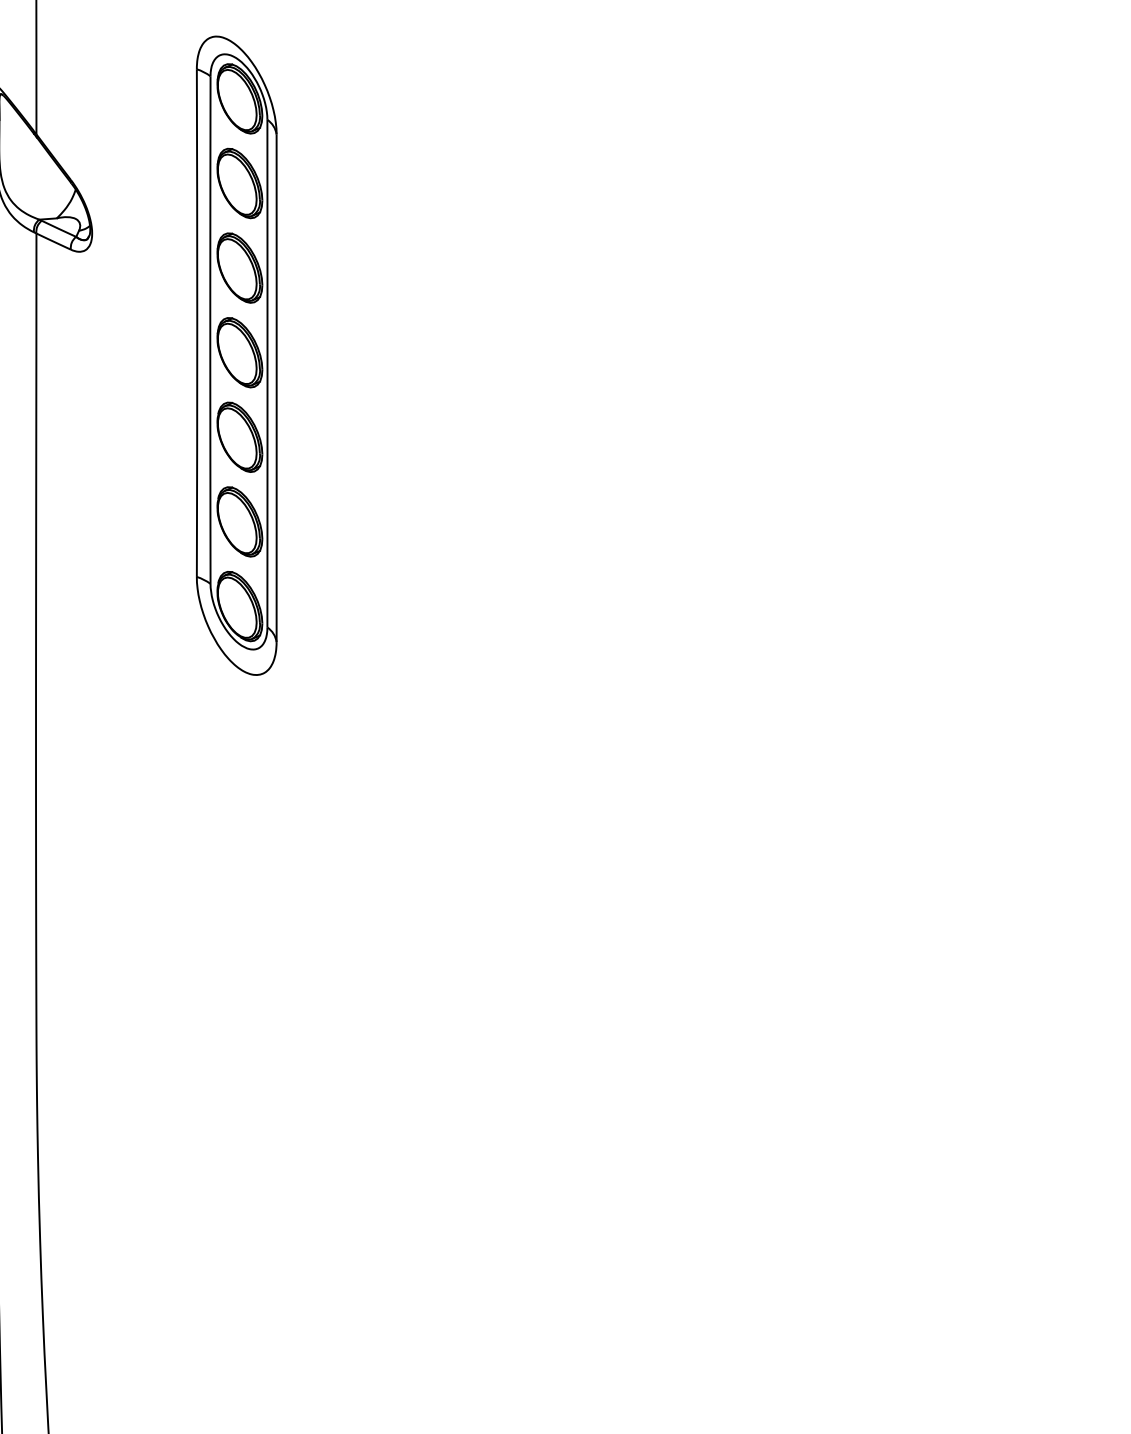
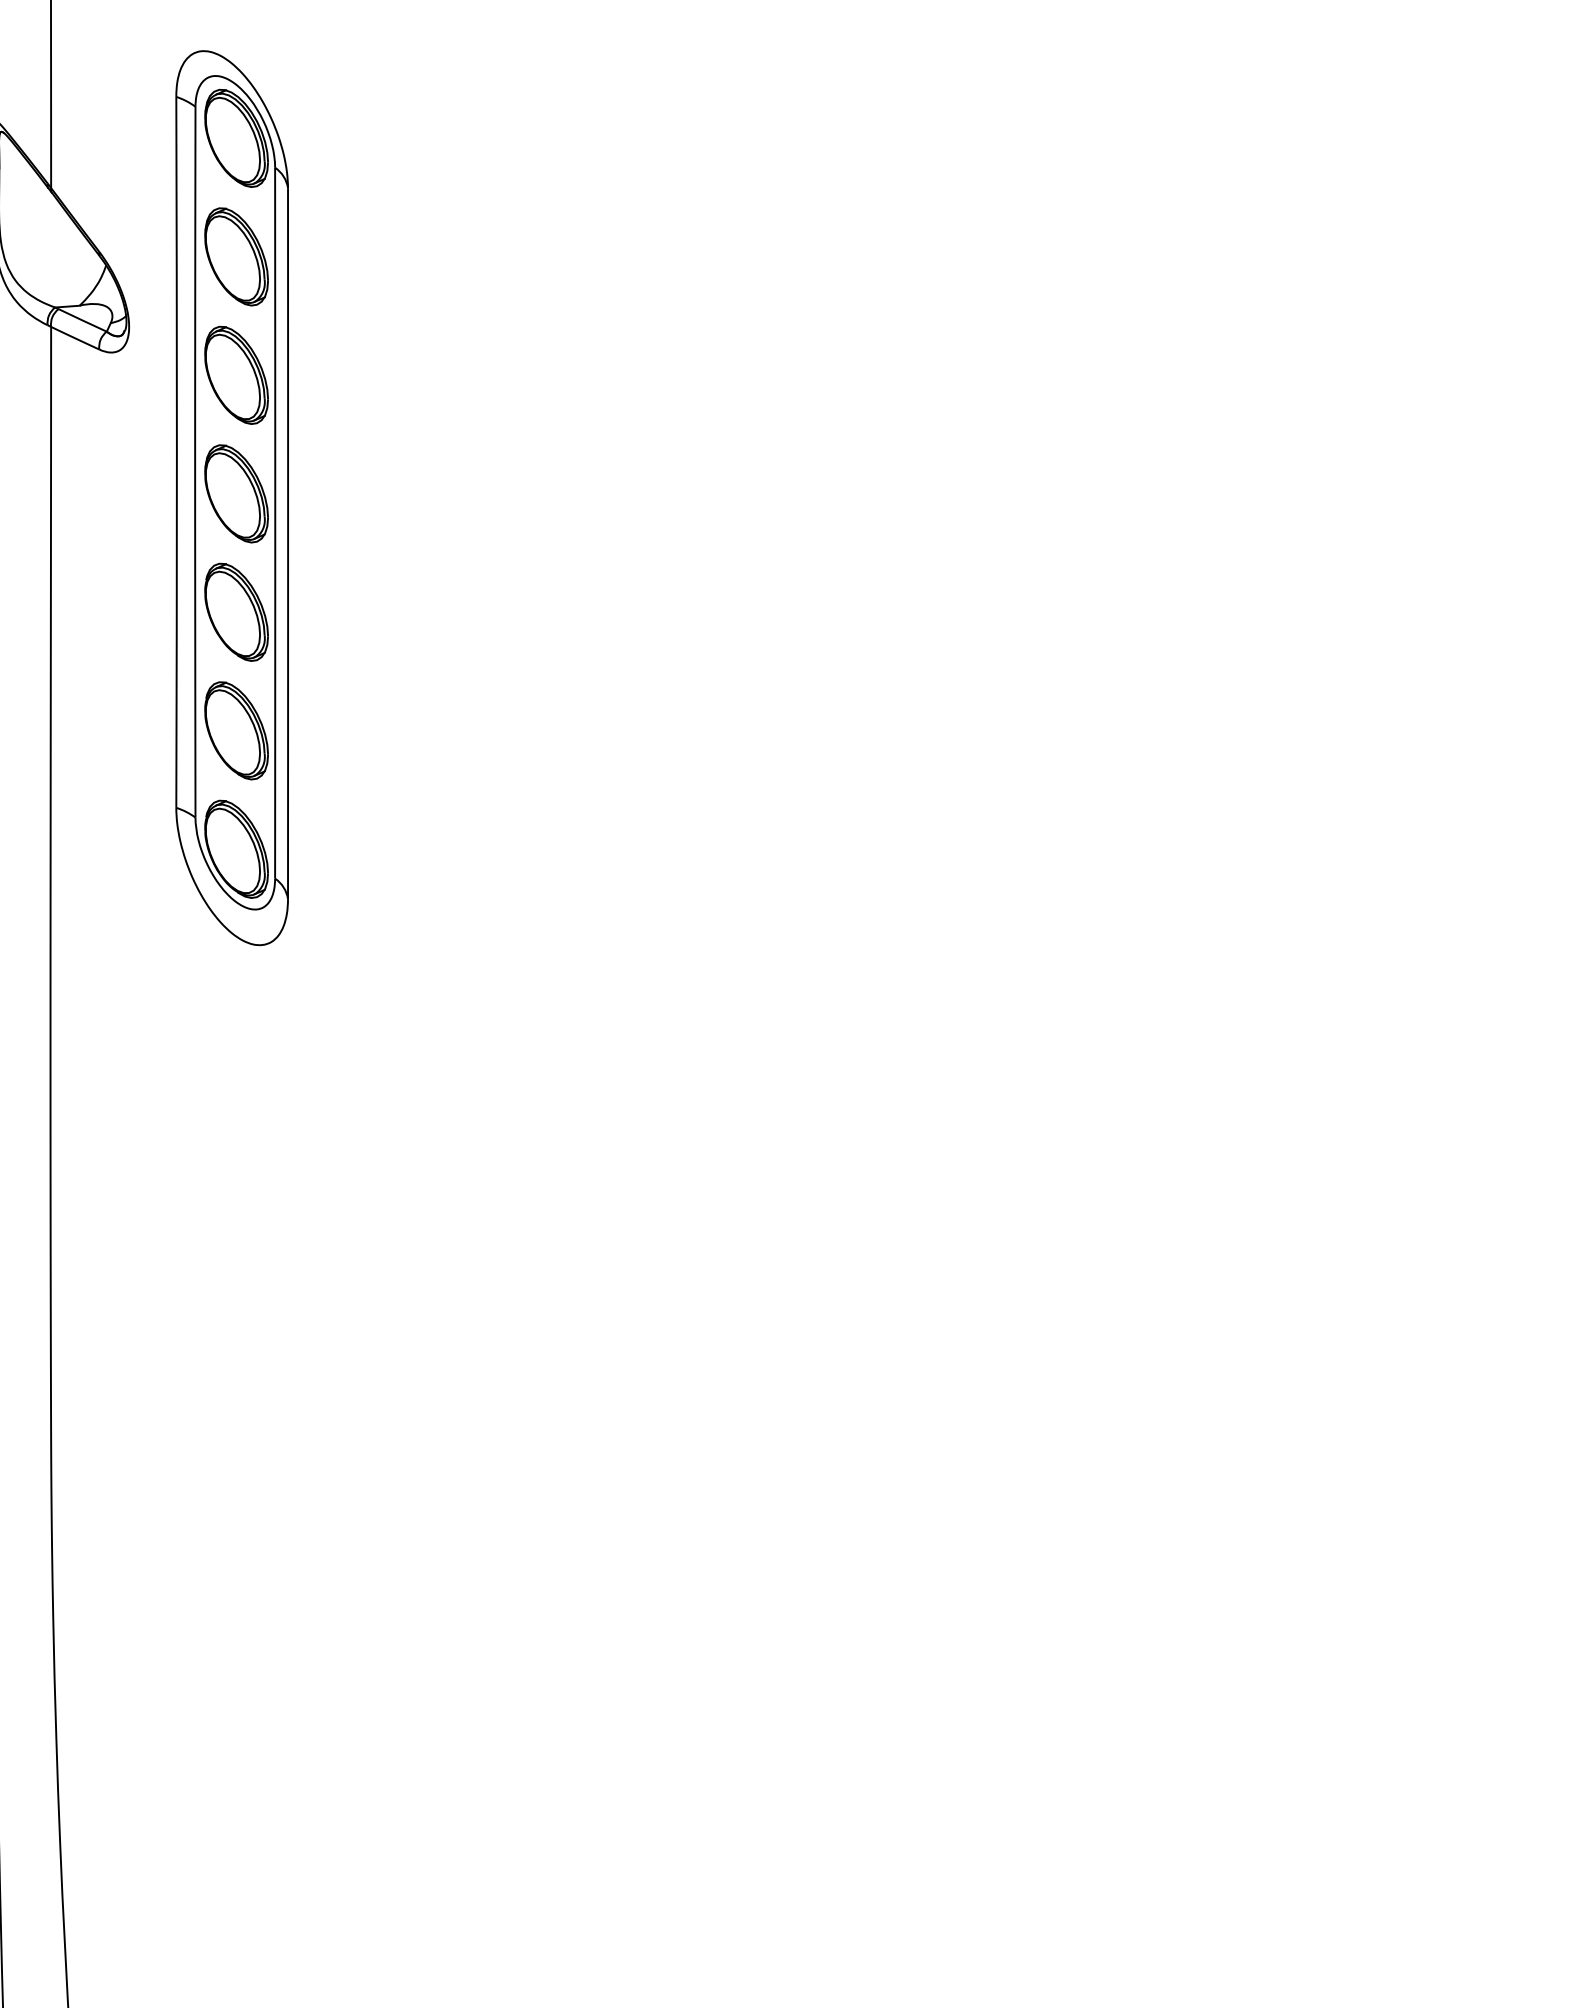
part: (236, 355) -> (231, 497), moved

